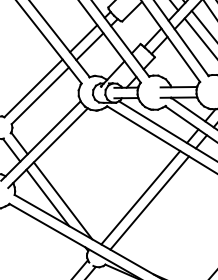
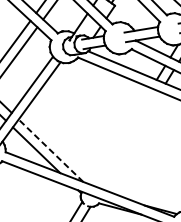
line: (140, 197) -> (121, 136), removed
line: (62, 200) -> (50, 150), solid -> dashed
line: (149, 202) -> (130, 139), removed

